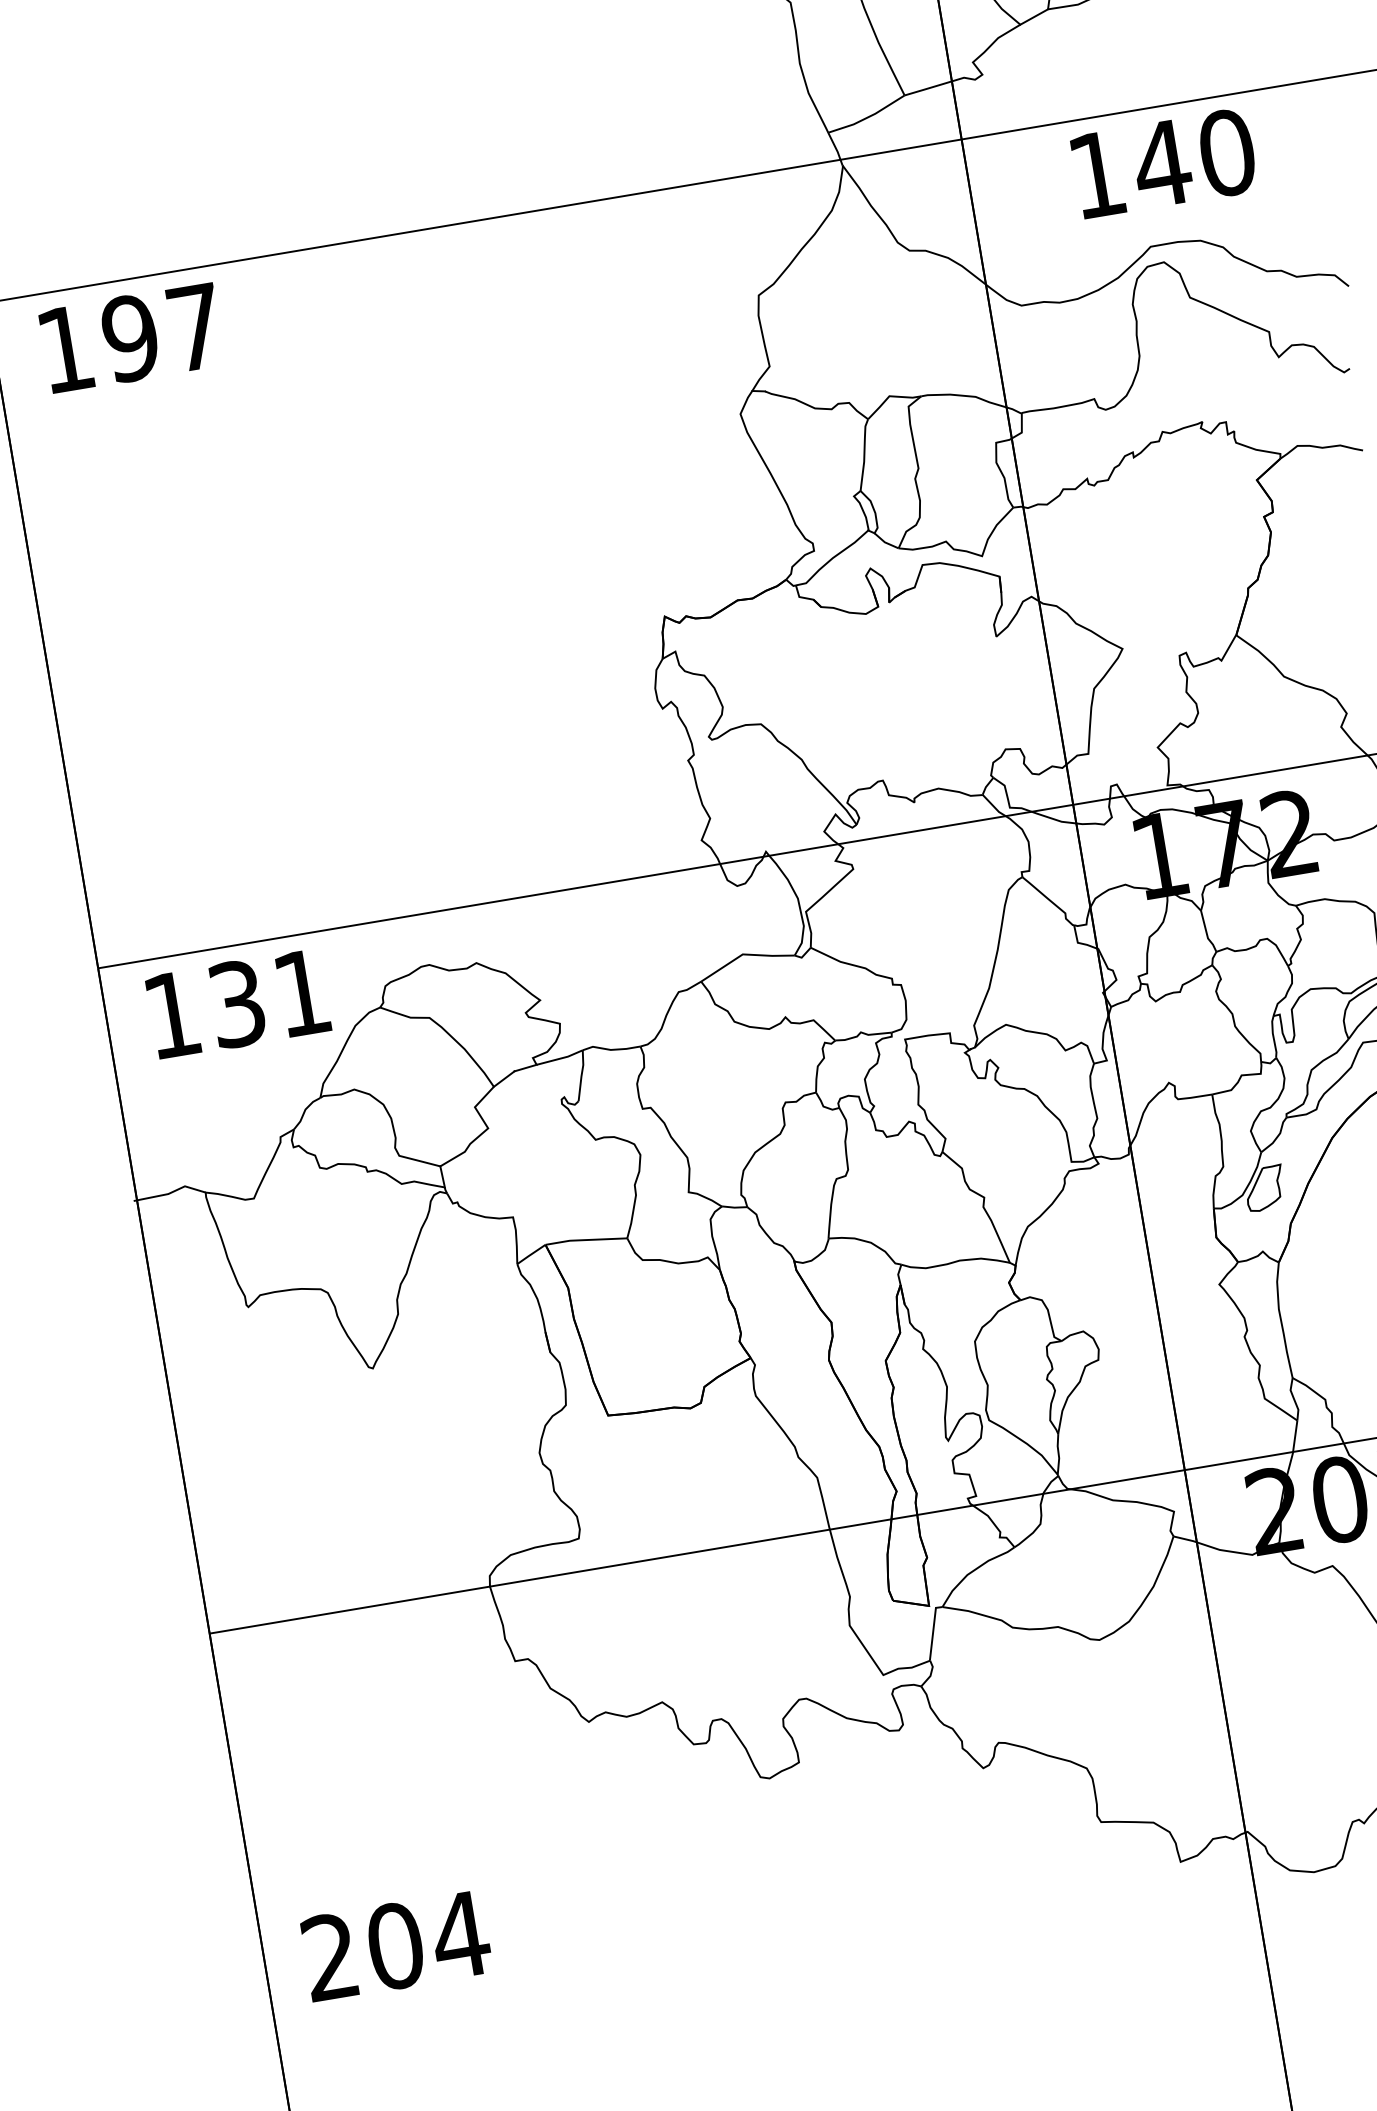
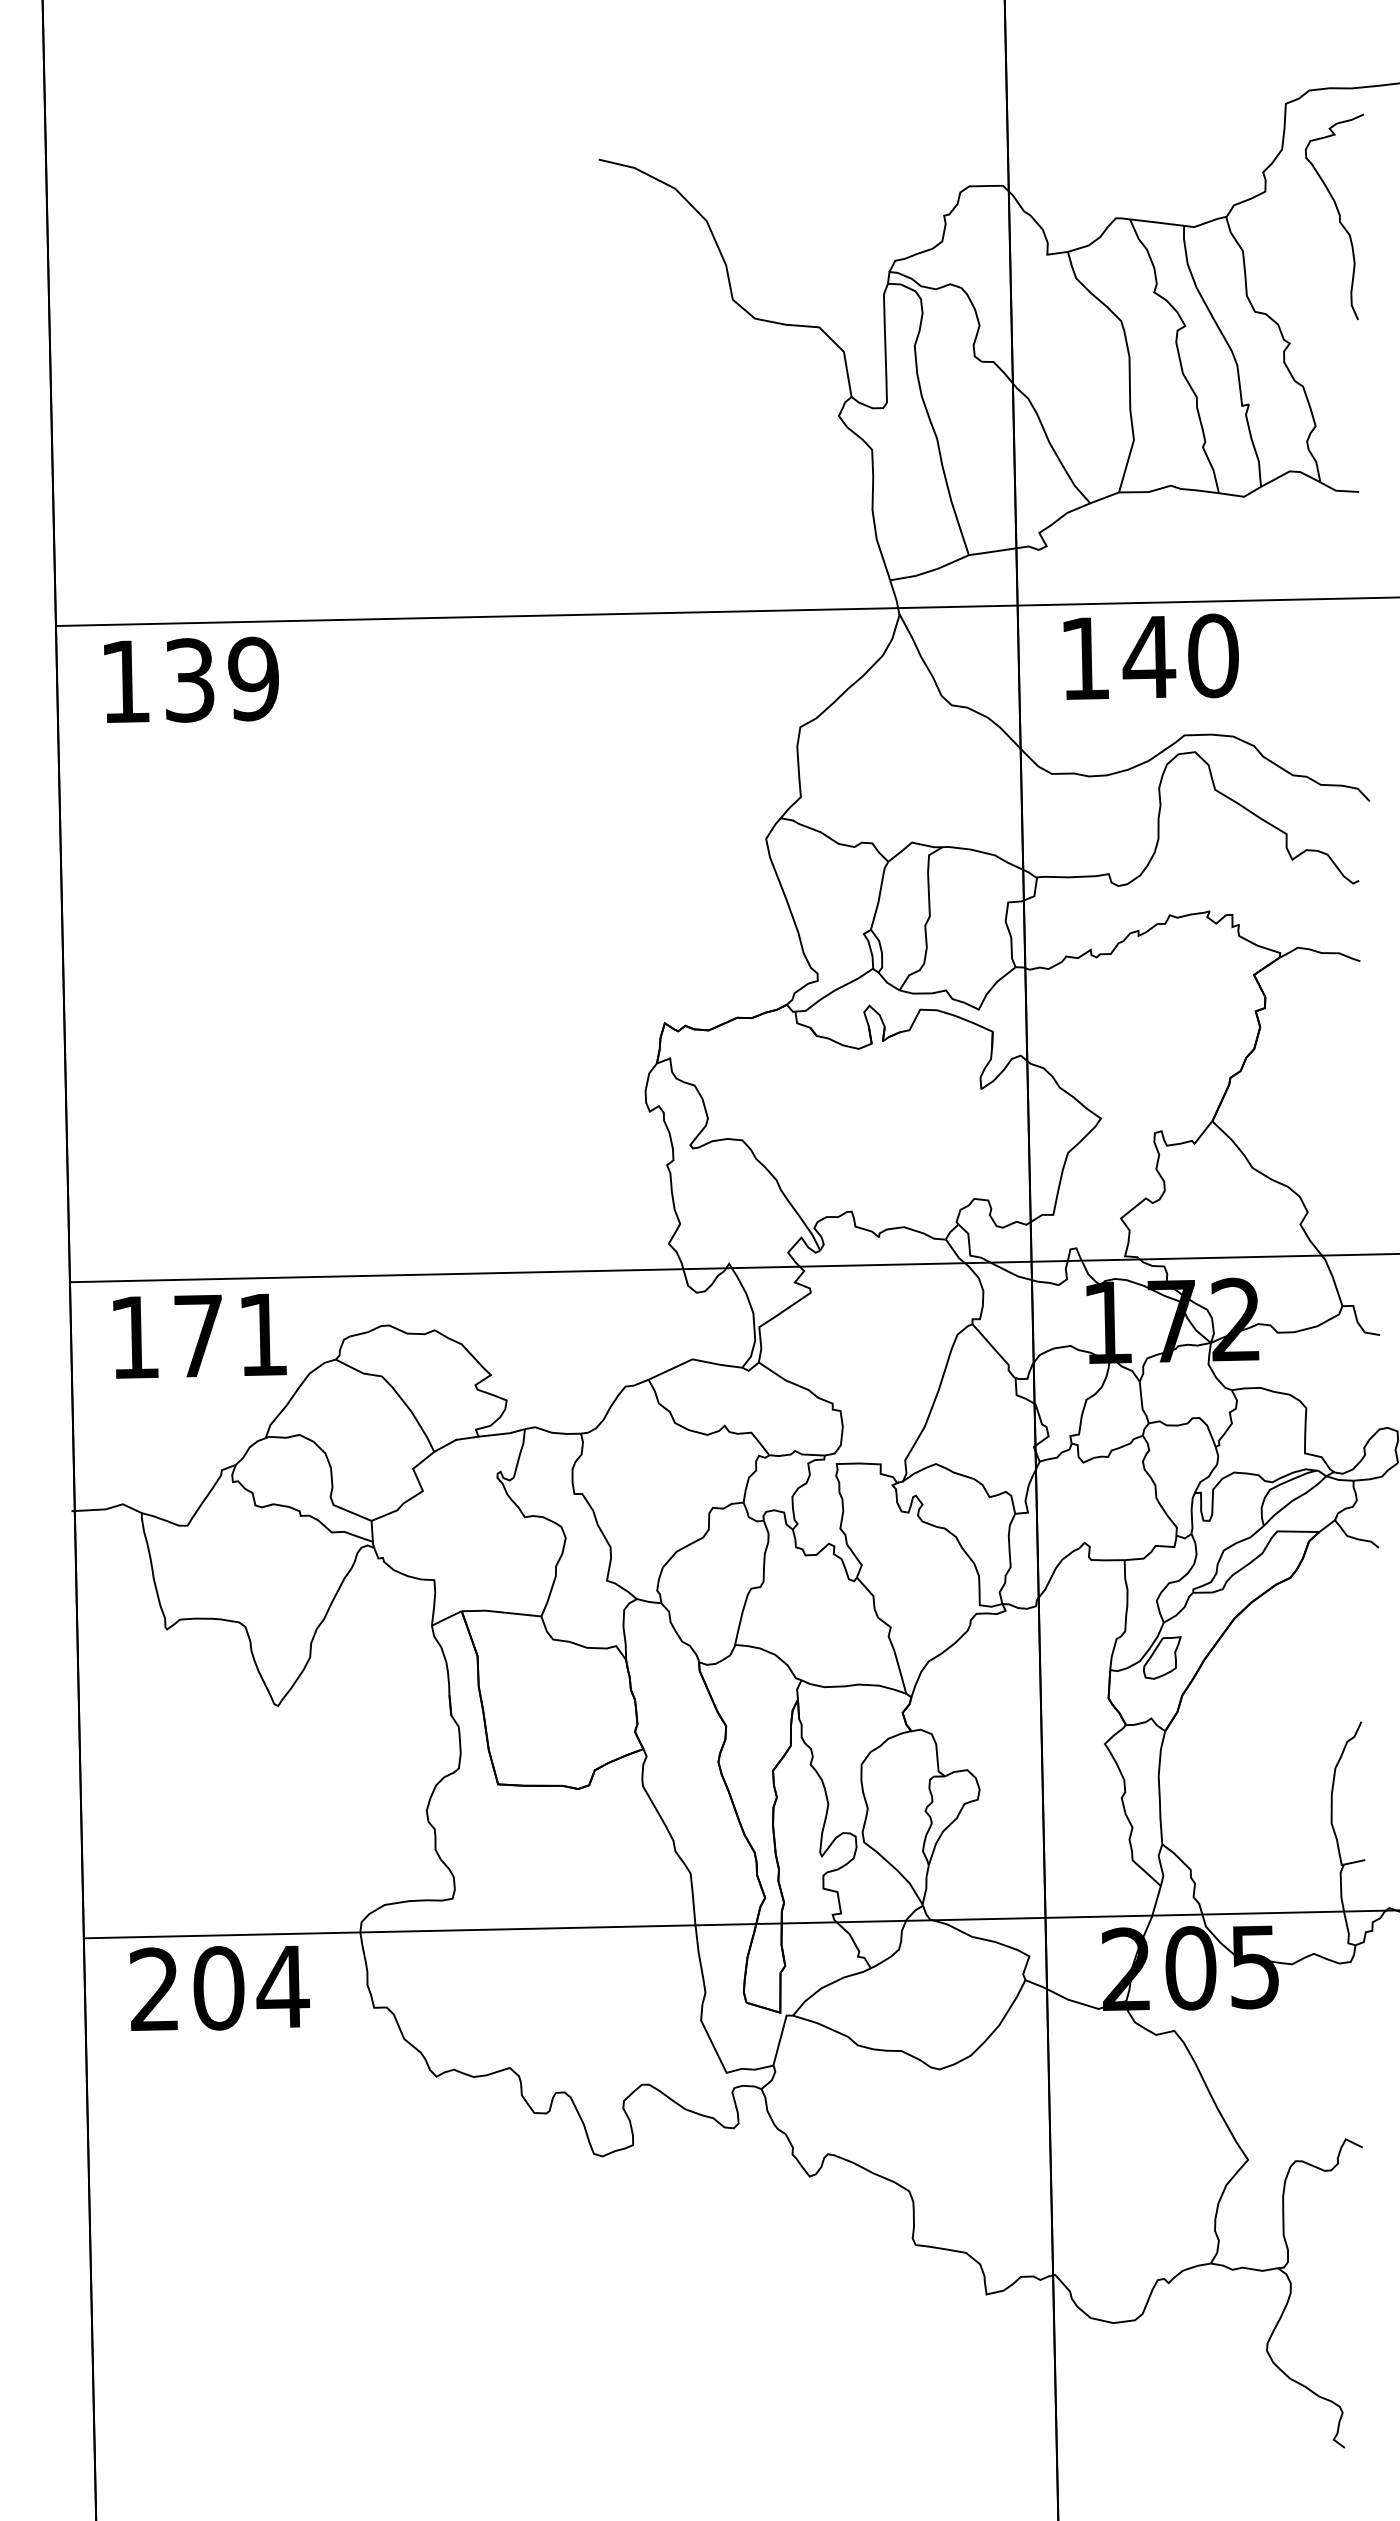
text: (1163, 162) -> (1150, 656), moved
text: (162, 332) -> (221, 679), 197 -> 139
text: (236, 1003) -> (198, 1335), 131 -> 171
text: (397, 1945) -> (220, 1987), moved

